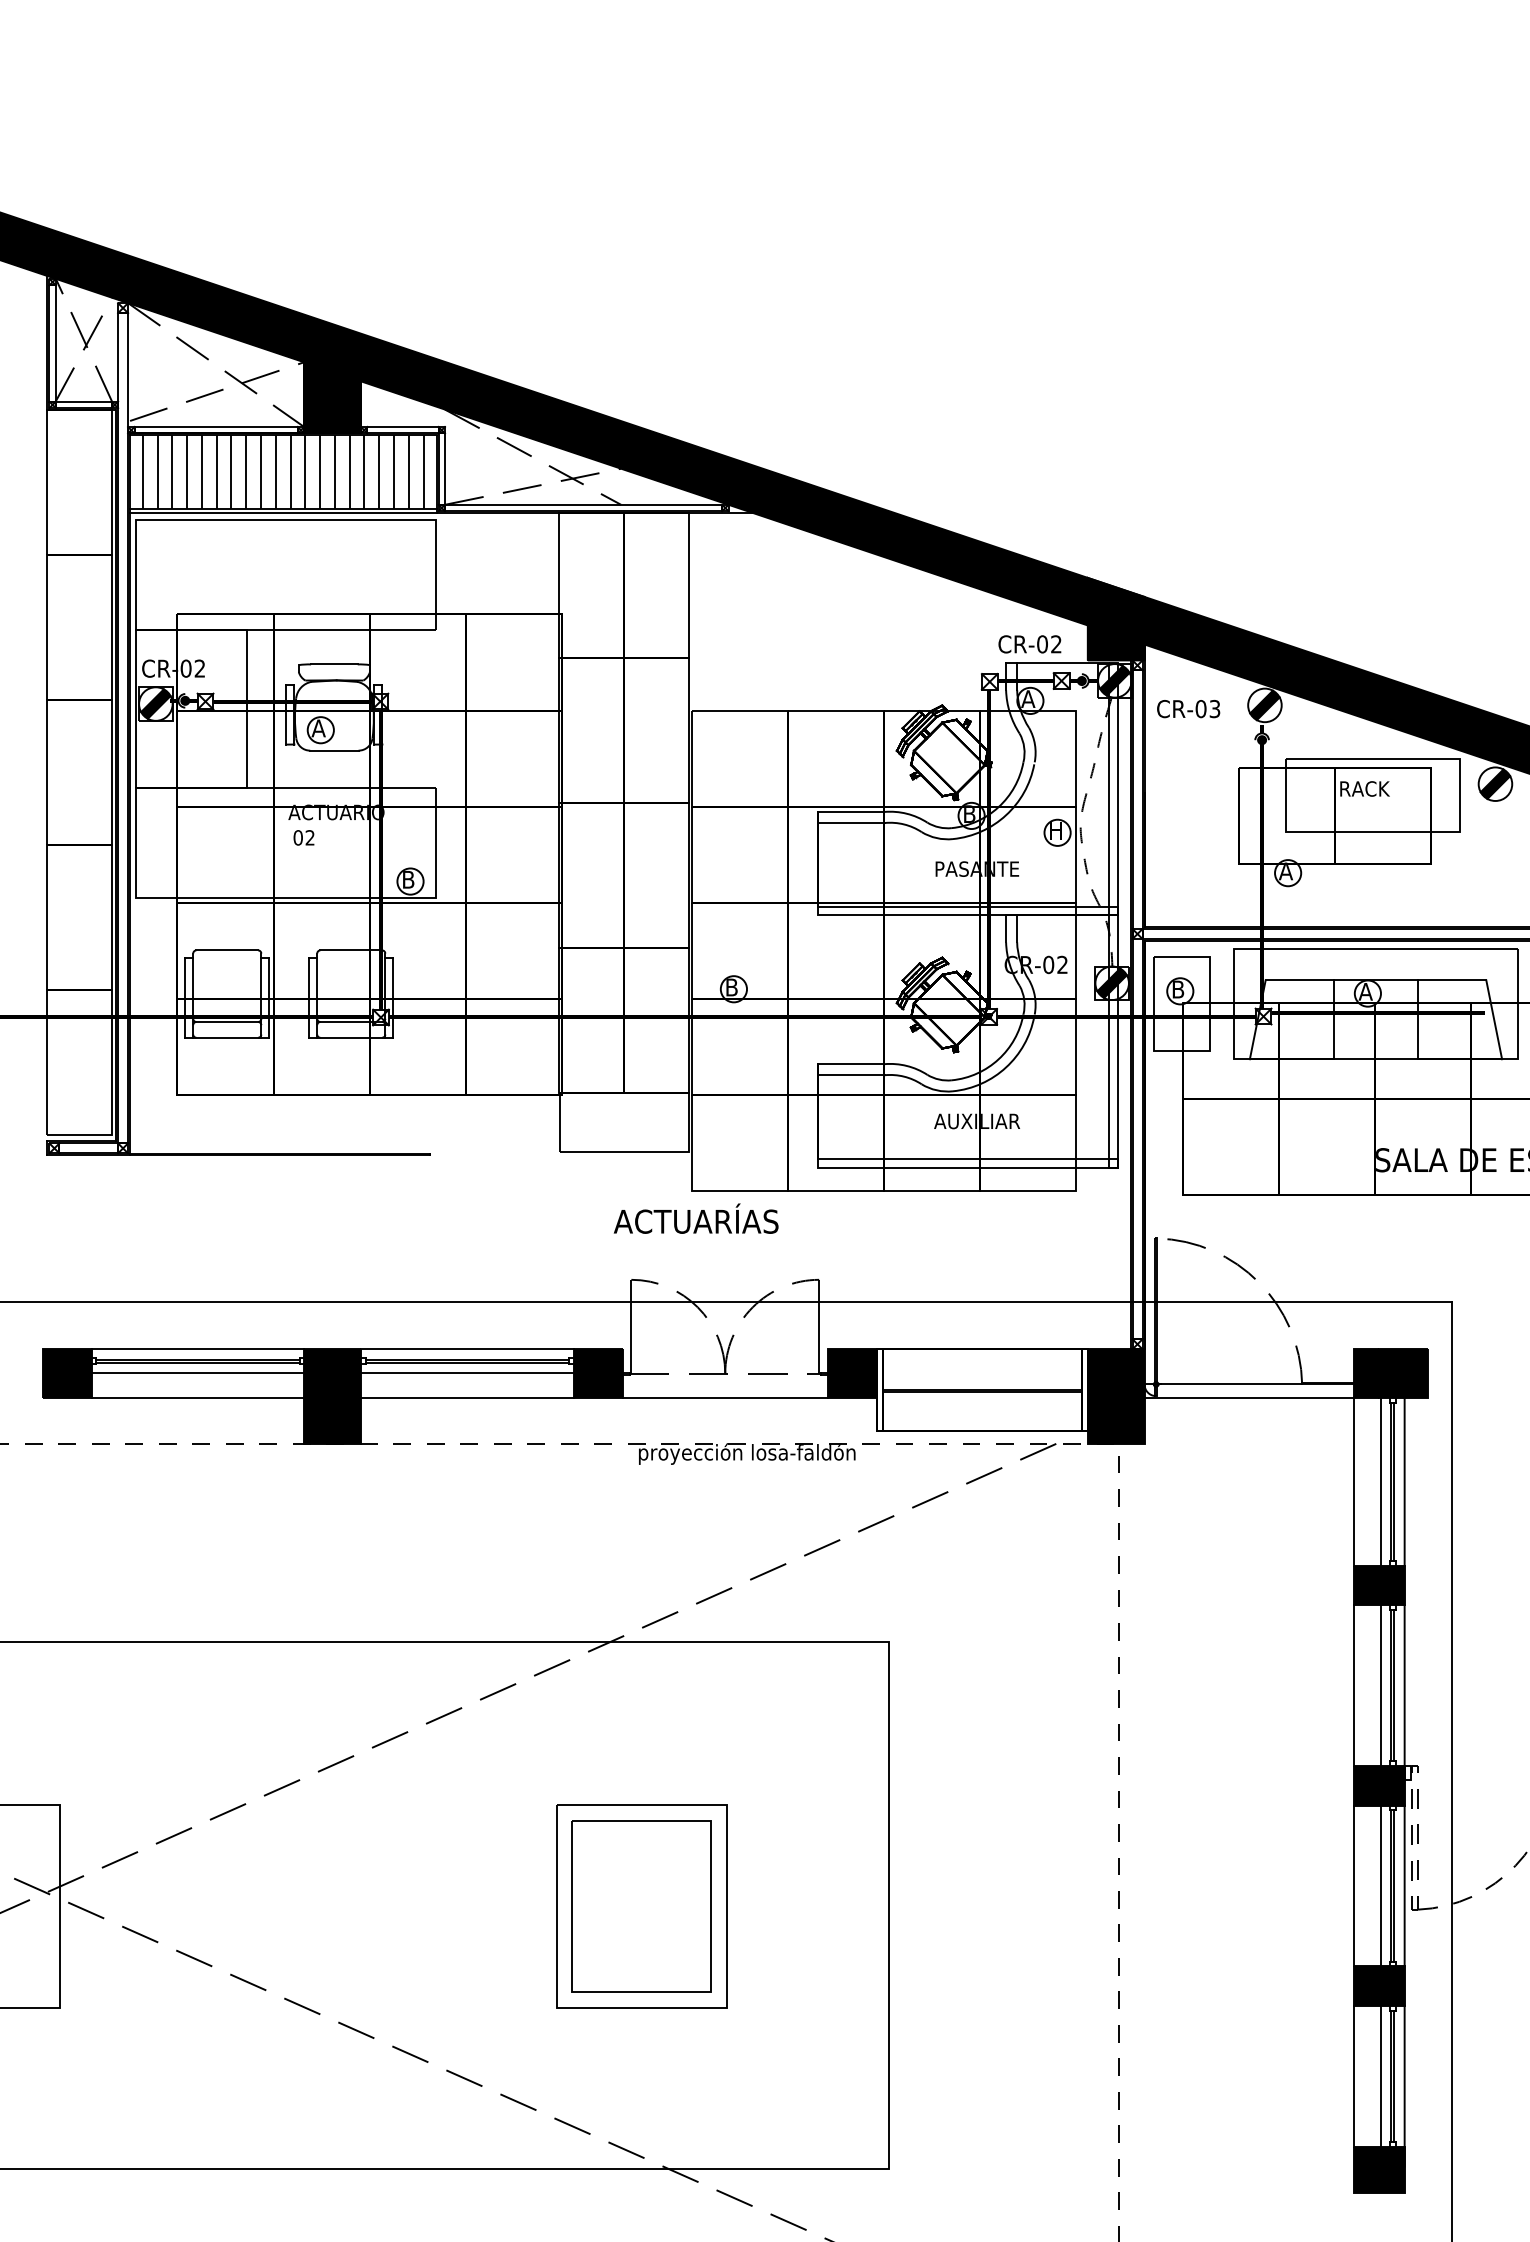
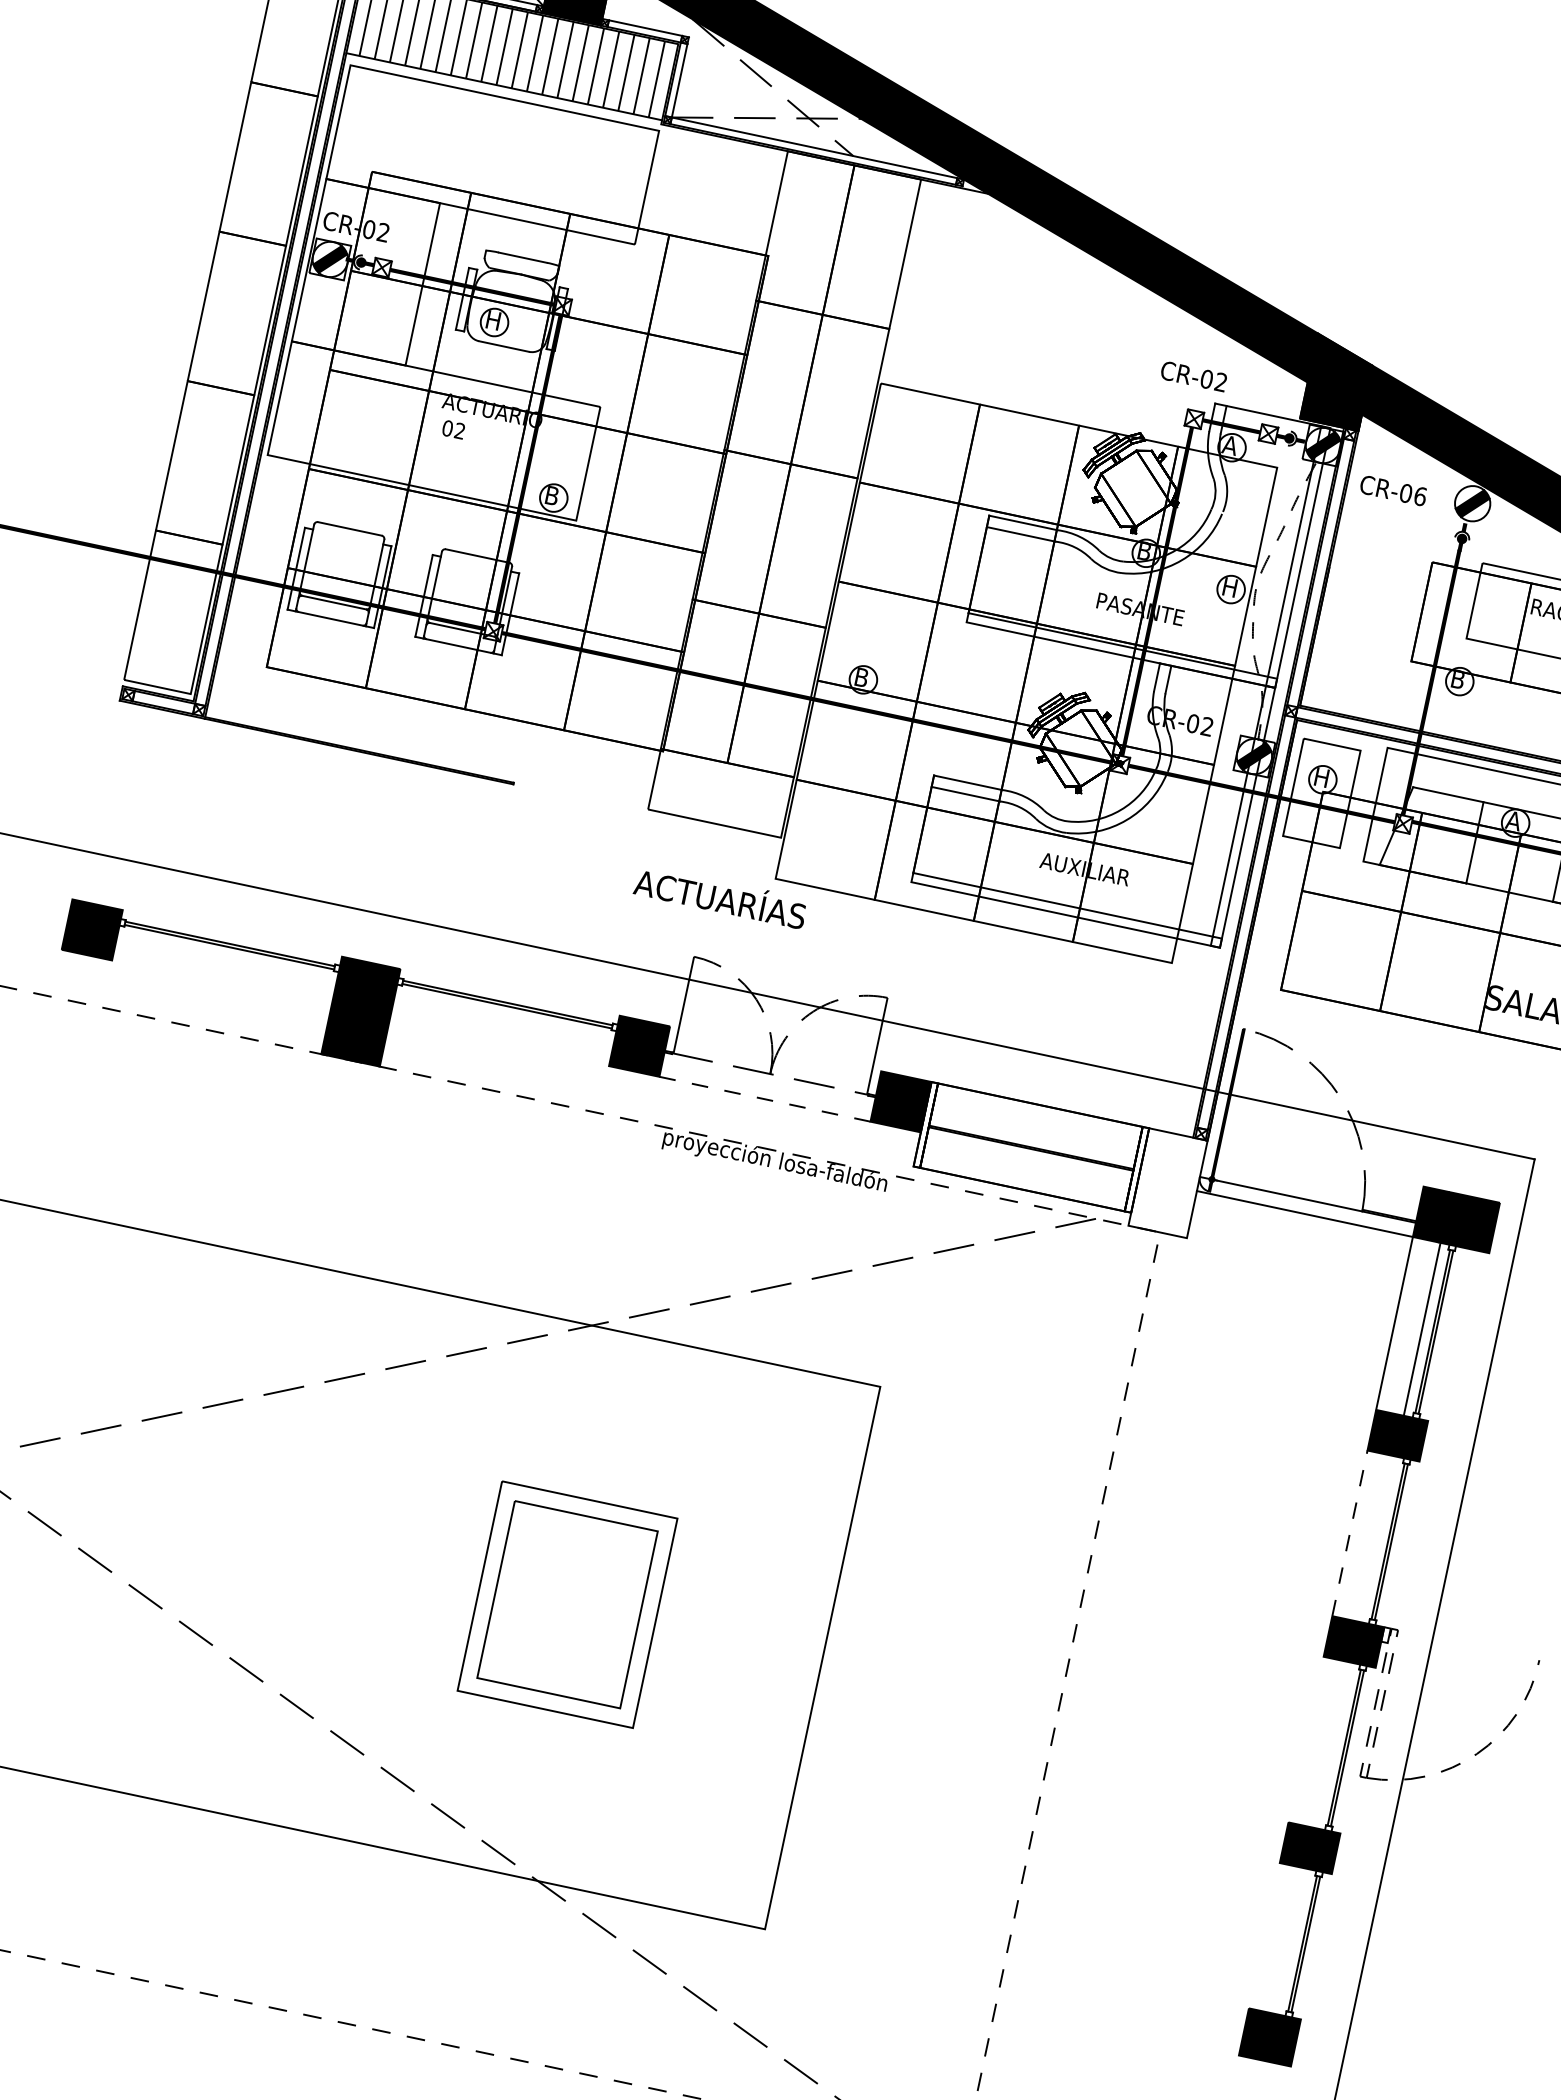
line: (283, 513) -> (503, 91), removed
text: (1029, 644) -> (1193, 376), moved
text: (1214, 708) -> (1420, 495), CR-03 -> CR-06
text: (318, 728) -> (492, 320), A -> H
text: (1285, 871) -> (1457, 679), A -> B
text: (1178, 989) -> (1321, 777), B -> H
text: (695, 1218) -> (720, 896), moved
line: (197, 1349) -> (231, 933), removed
line: (467, 1349) -> (510, 992), removed
line: (197, 1372) -> (226, 957), removed
line: (467, 1372) -> (505, 1016), removed
fill: (1115, 1396) -> (1167, 1183), removed
line: (197, 1398) -> (221, 984), removed
line: (467, 1398) -> (499, 1043), removed
line: (725, 1398) -> (765, 1099), solid -> dashed
line: (1404, 1482) -> (1446, 1334), removed
line: (1354, 1685) -> (1350, 1533), solid -> dashed
line: (1381, 1685) -> (1378, 1539), removed
line: (1404, 1685) -> (1401, 1544), removed
line: (1354, 1885) -> (1306, 1739), removed
line: (1381, 1885) -> (1334, 1745), removed
line: (1404, 1885) -> (1358, 1750), removed
line: (1354, 2075) -> (1264, 1934), removed
line: (1381, 2075) -> (1292, 1940), removed
line: (1404, 2085) -> (1314, 1956), removed

